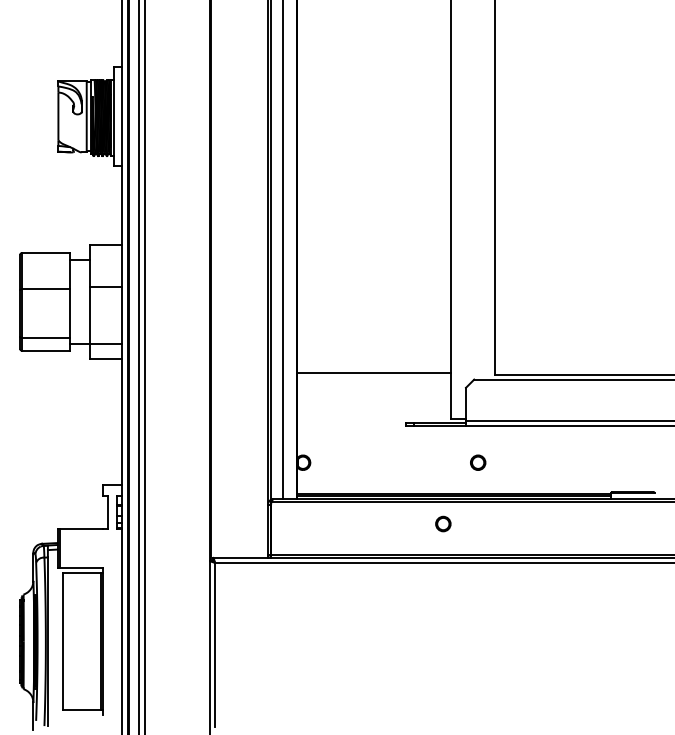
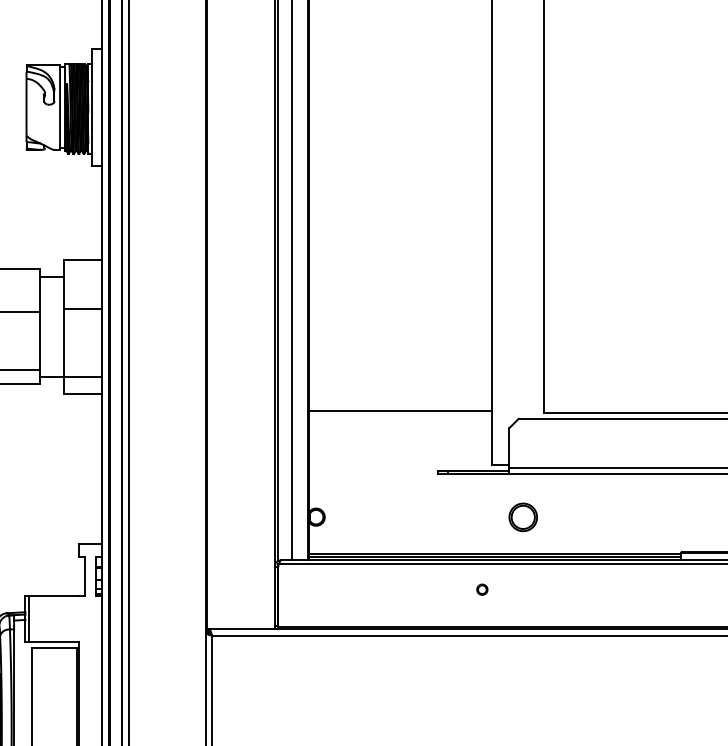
circle: (478, 462) -> (523, 516), size x1.6
part: (443, 523) -> (482, 589), size x0.6

